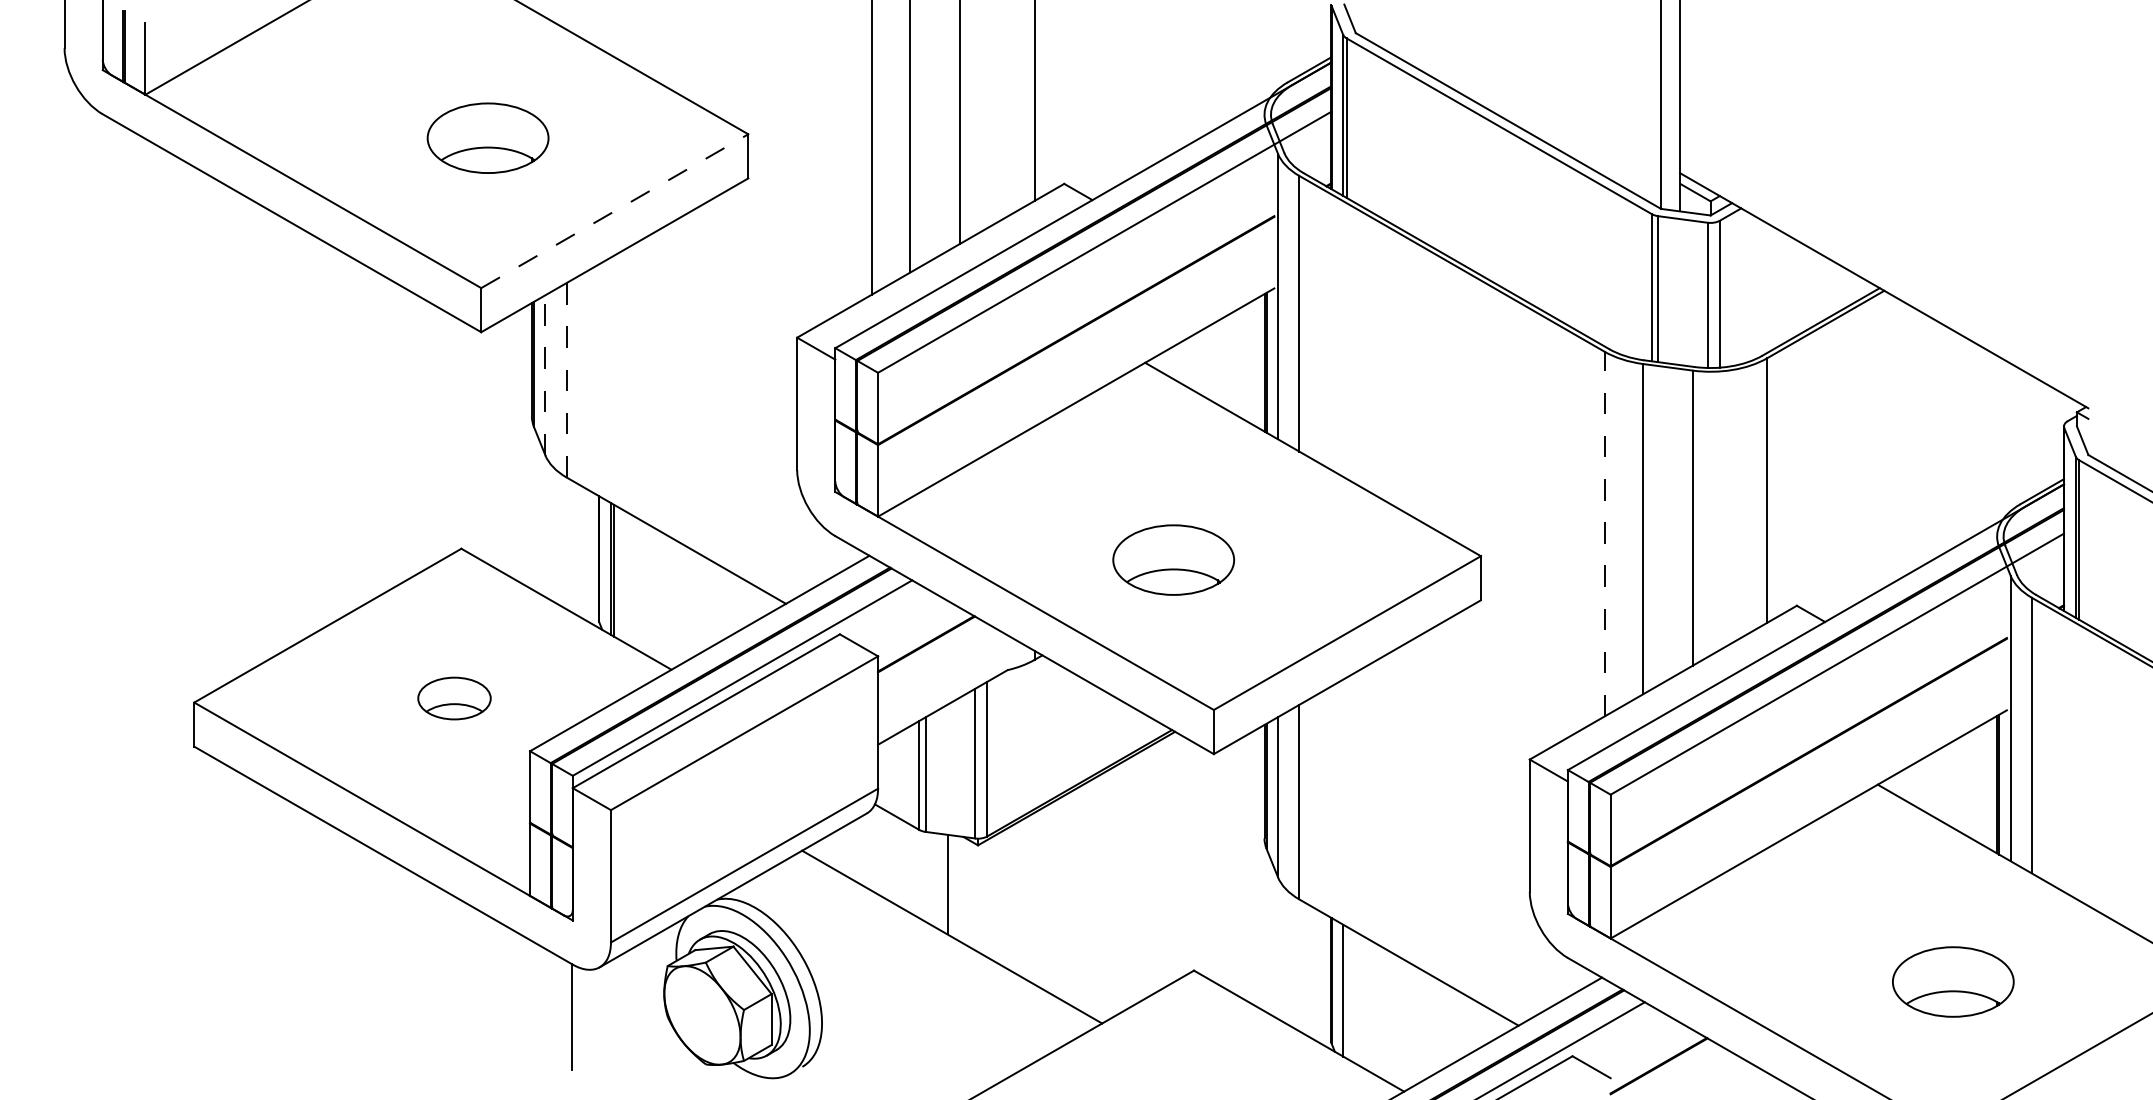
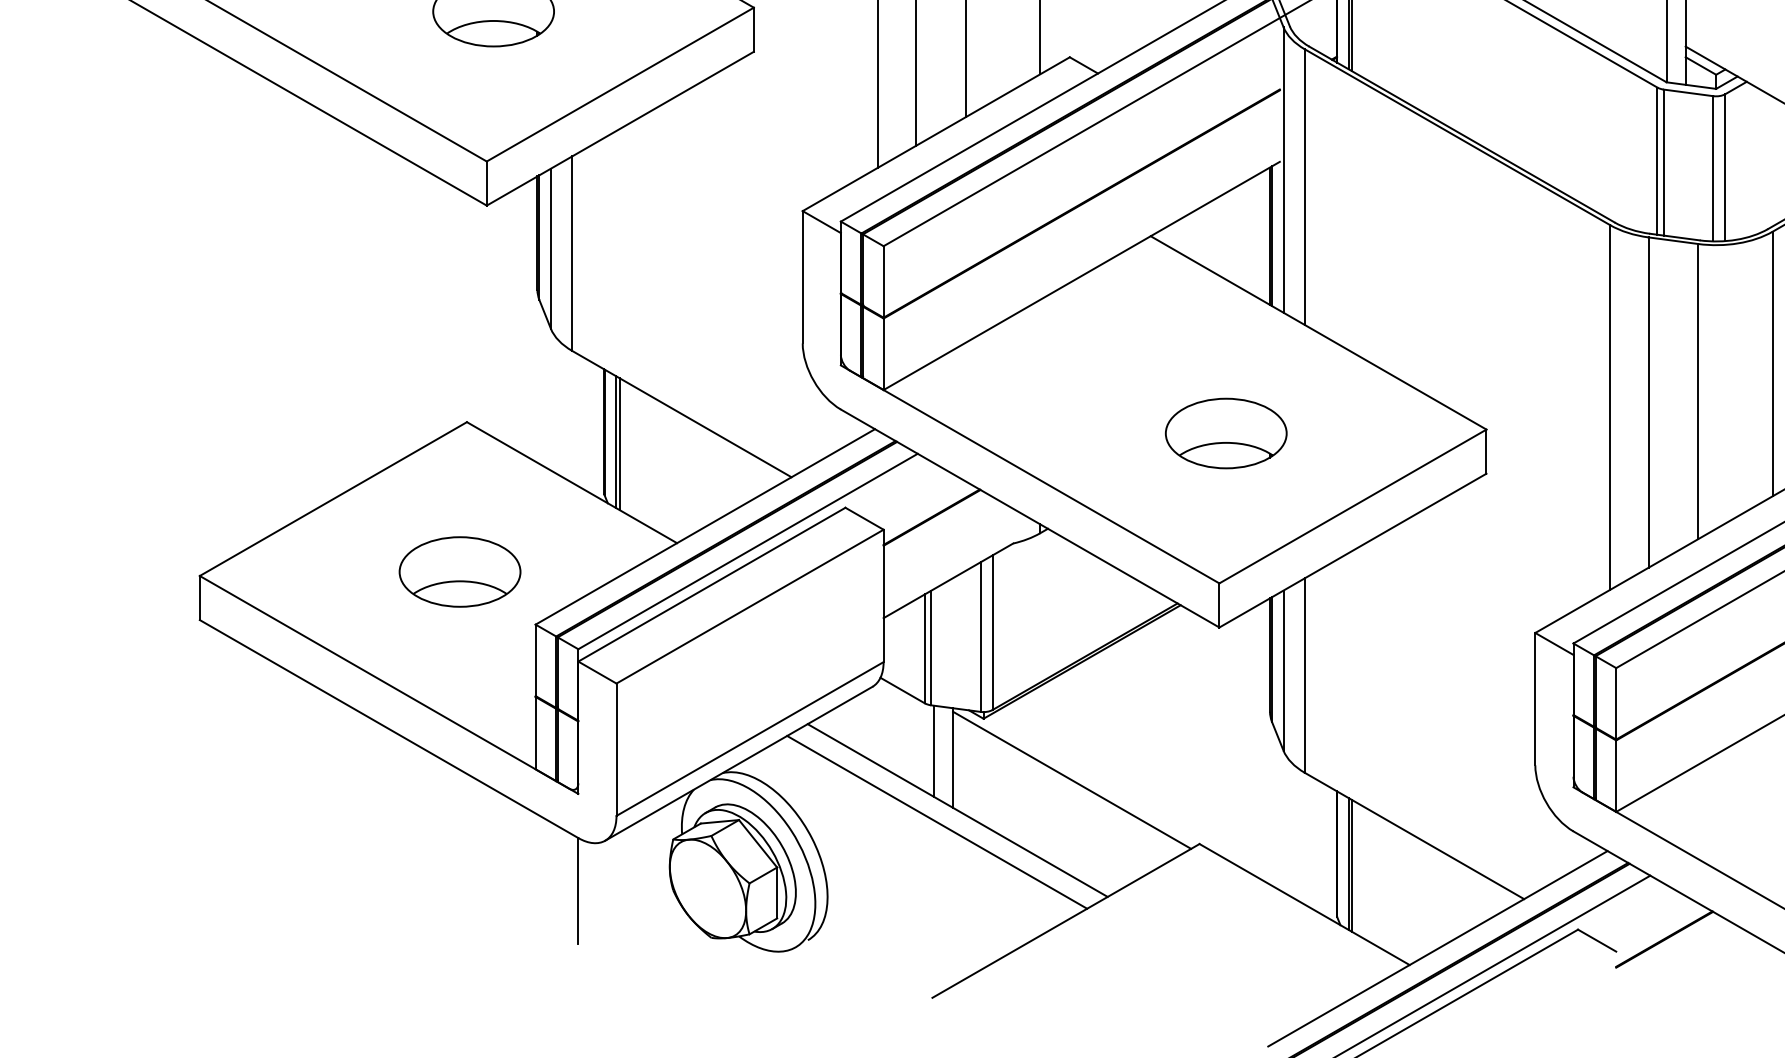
line: (615, 210) -> (621, 83), dashed -> solid
line: (545, 374) -> (551, 247), dashed -> solid
line: (566, 379) -> (572, 252), dashed -> solid
line: (1604, 533) -> (1610, 406), dashed -> solid
part: (1173, 559) -> (1226, 432), moved
part: (454, 698) -> (460, 571), size x1.67
line: (928, 877) -> (934, 750), added
line: (1066, 906) -> (1072, 779), added
line: (931, 948) -> (937, 821), added
line: (1346, 992) -> (1352, 865), added

